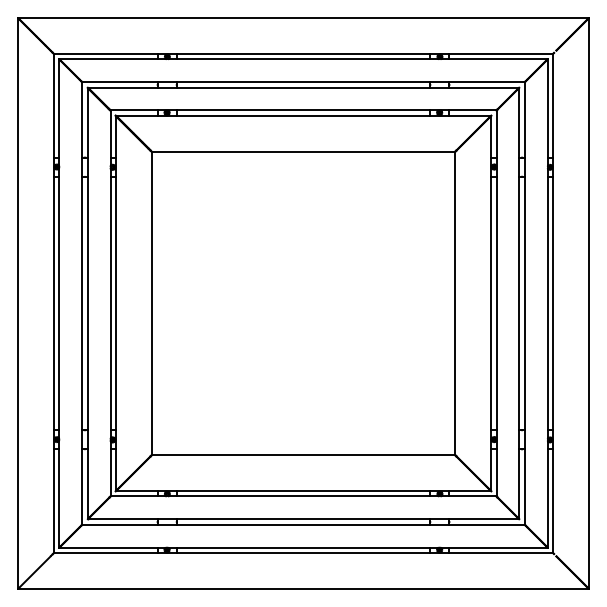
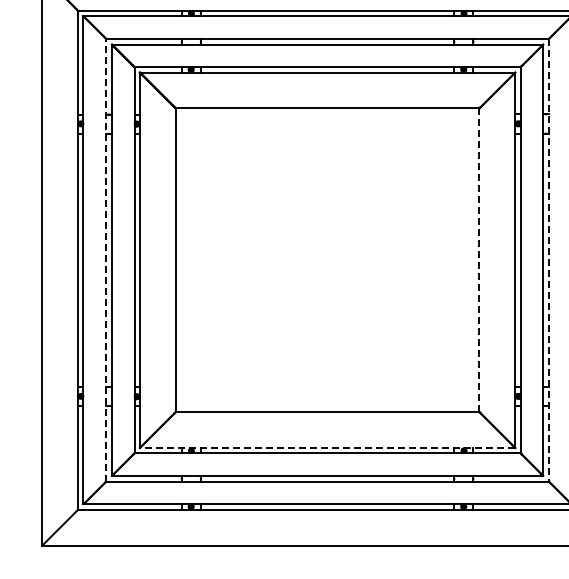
line: (81, 303) -> (105, 260), solid -> dashed
line: (455, 303) -> (479, 260), solid -> dashed
line: (525, 303) -> (549, 260), solid -> dashed
line: (303, 491) -> (327, 448), solid -> dashed

